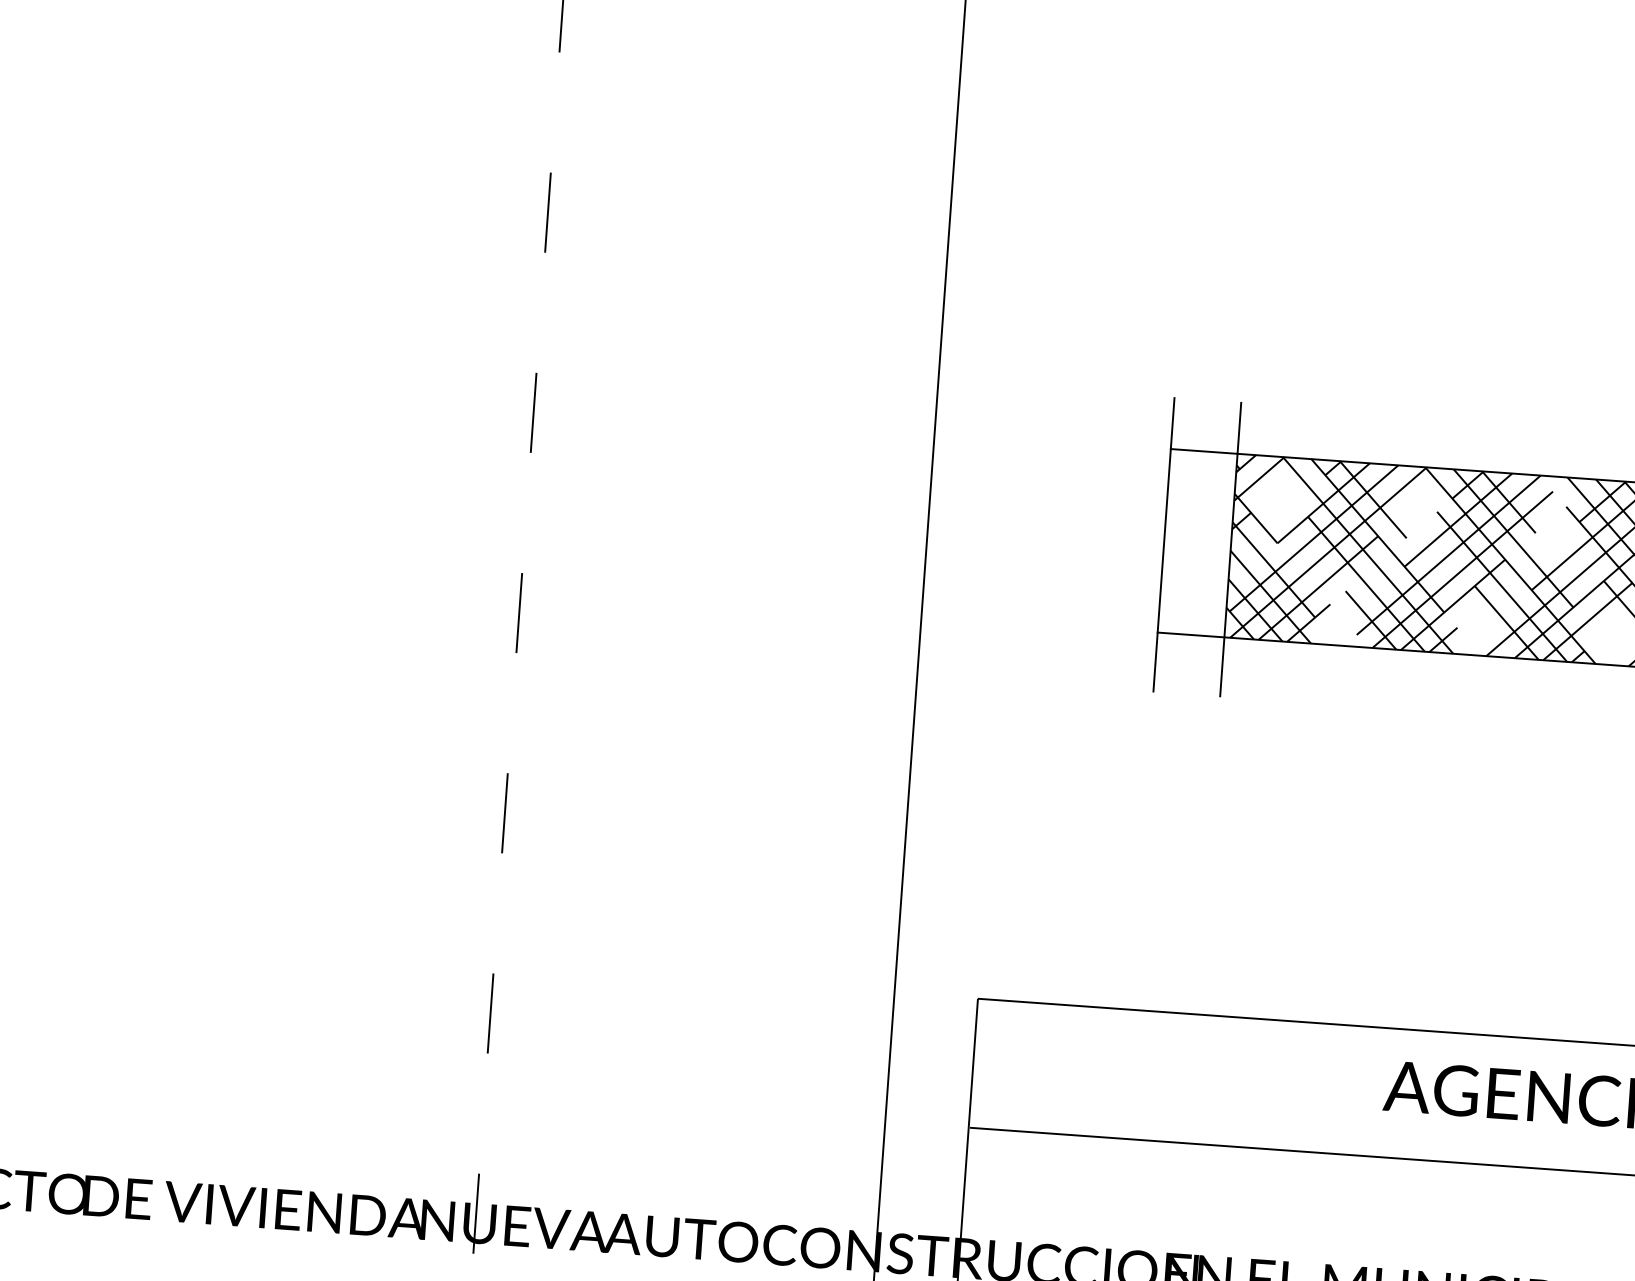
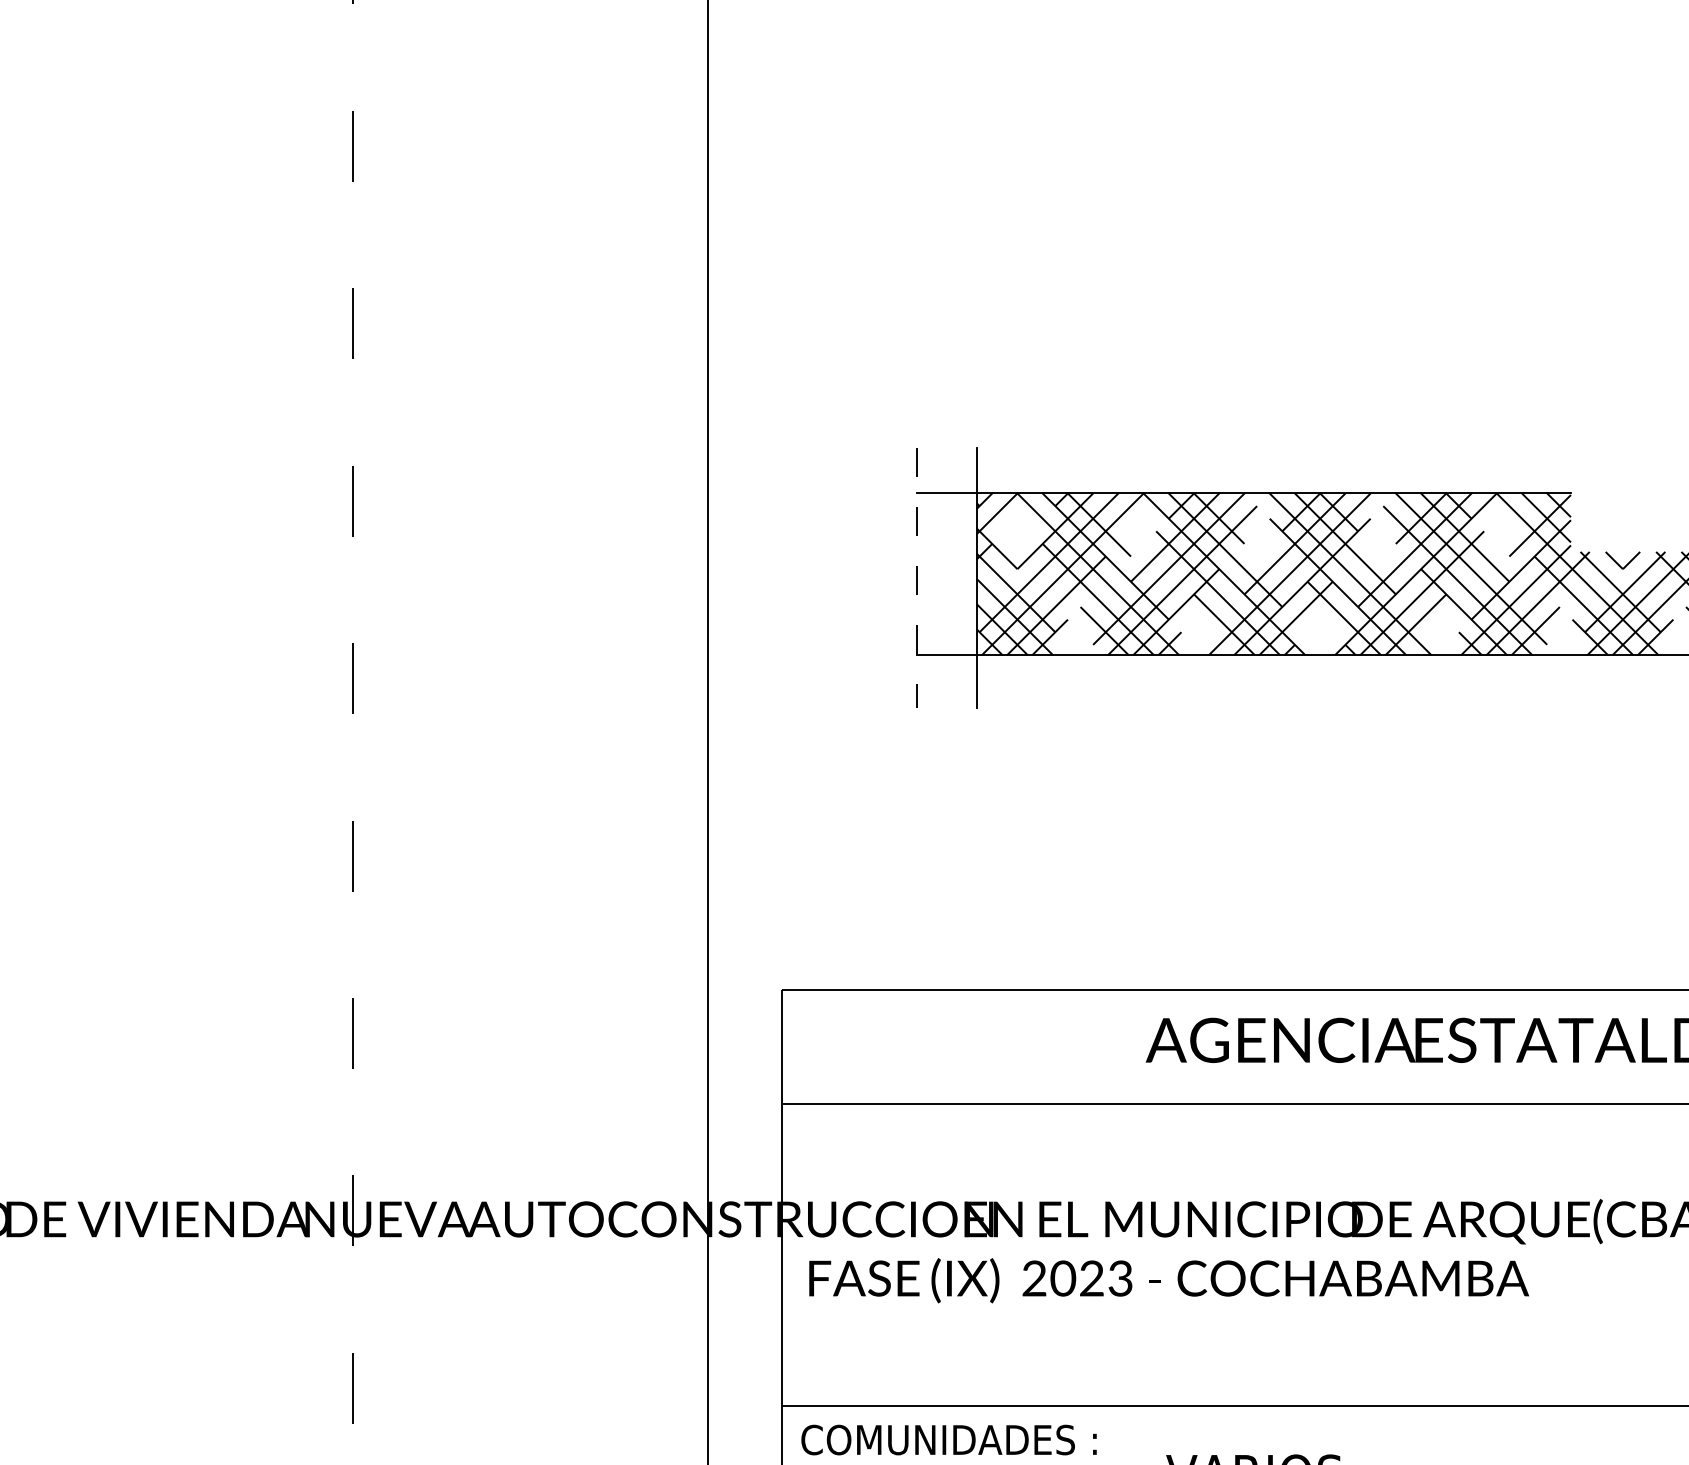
line: (1163, 545) -> (917, 578), solid -> dashed

